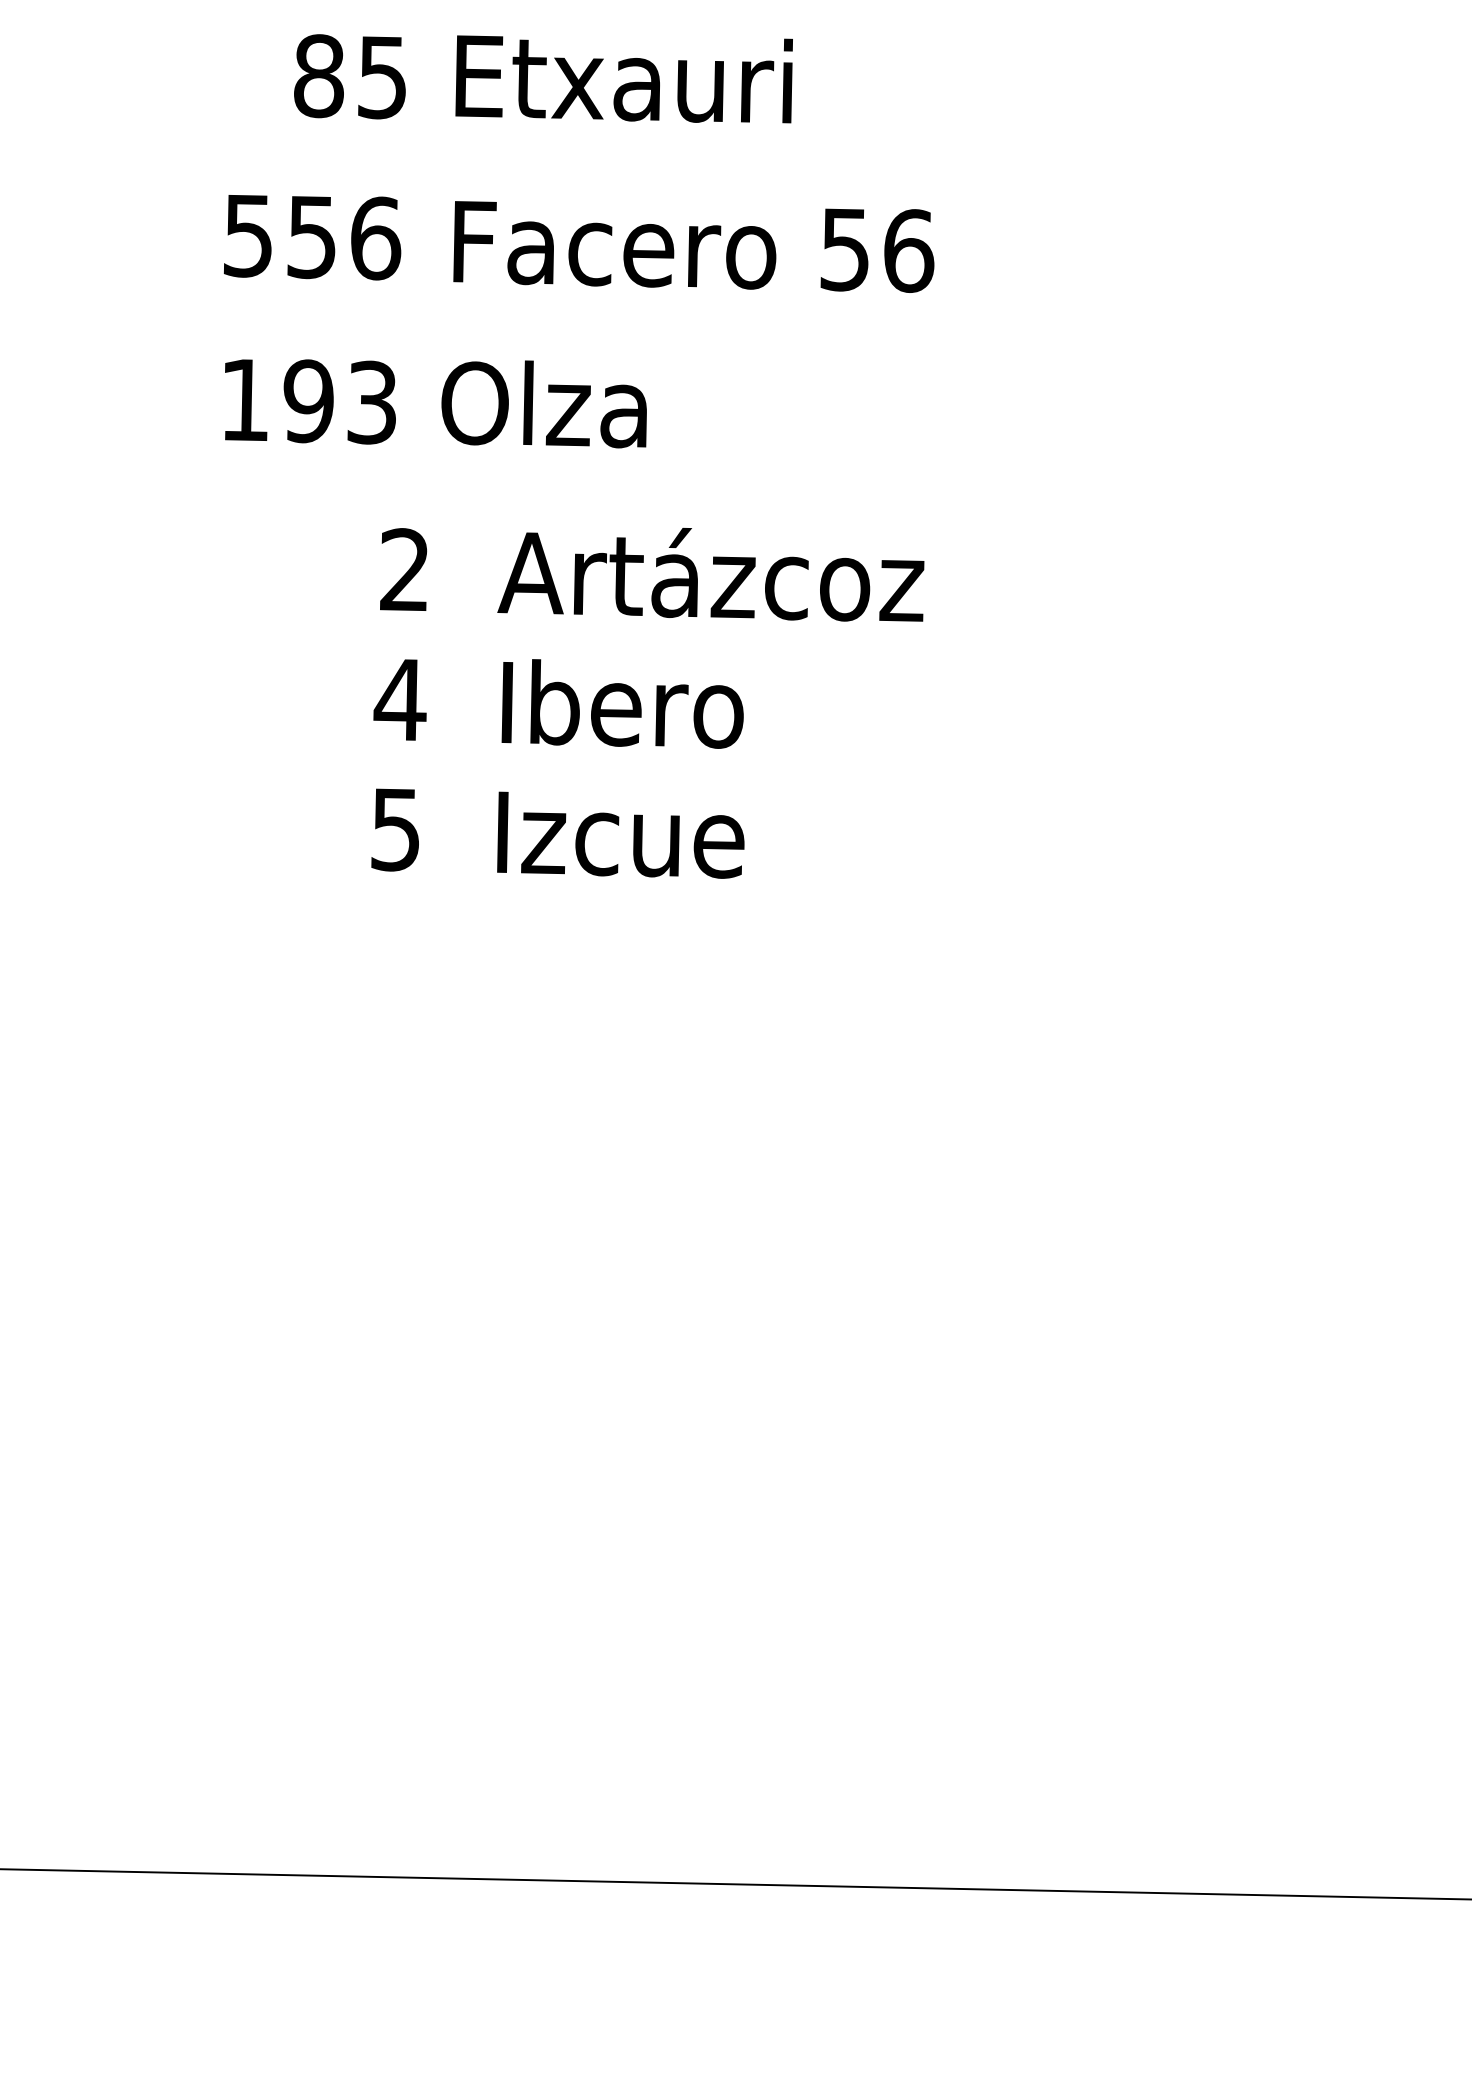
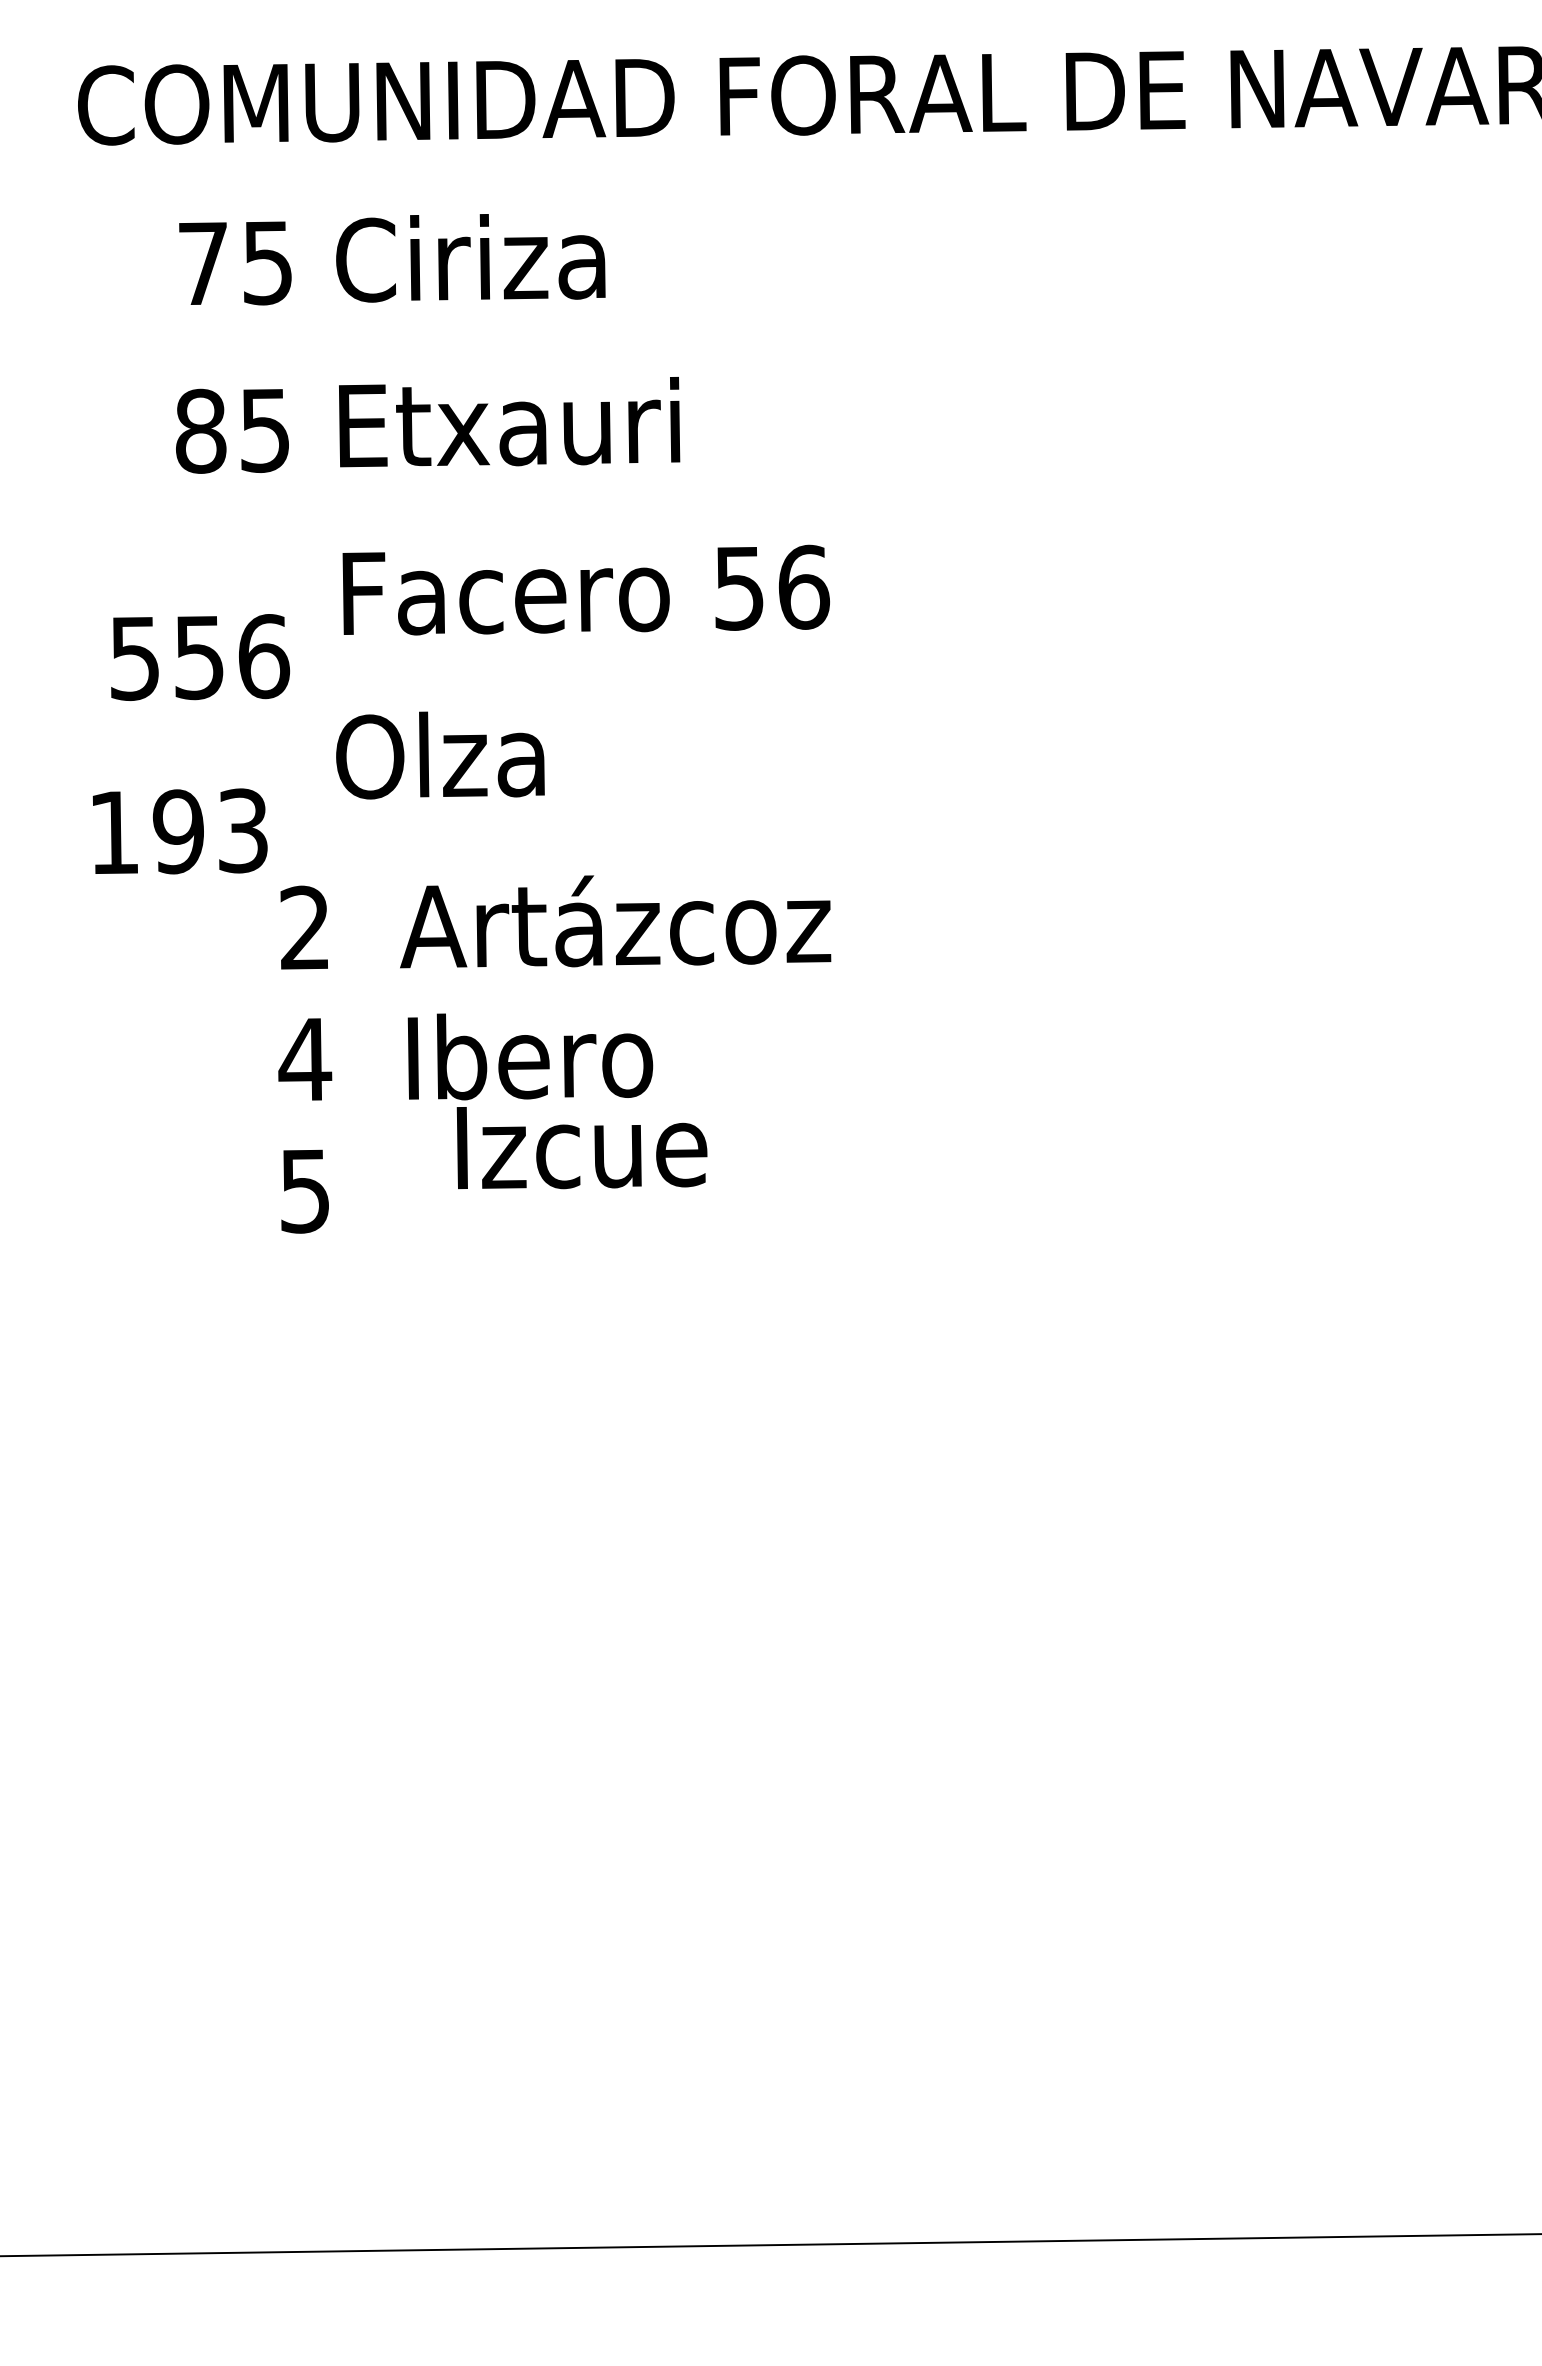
text: (313, 237) -> (200, 657), moved
text: (309, 401) -> (179, 831), moved
text: (620, 836) -> (581, 1148), moved

